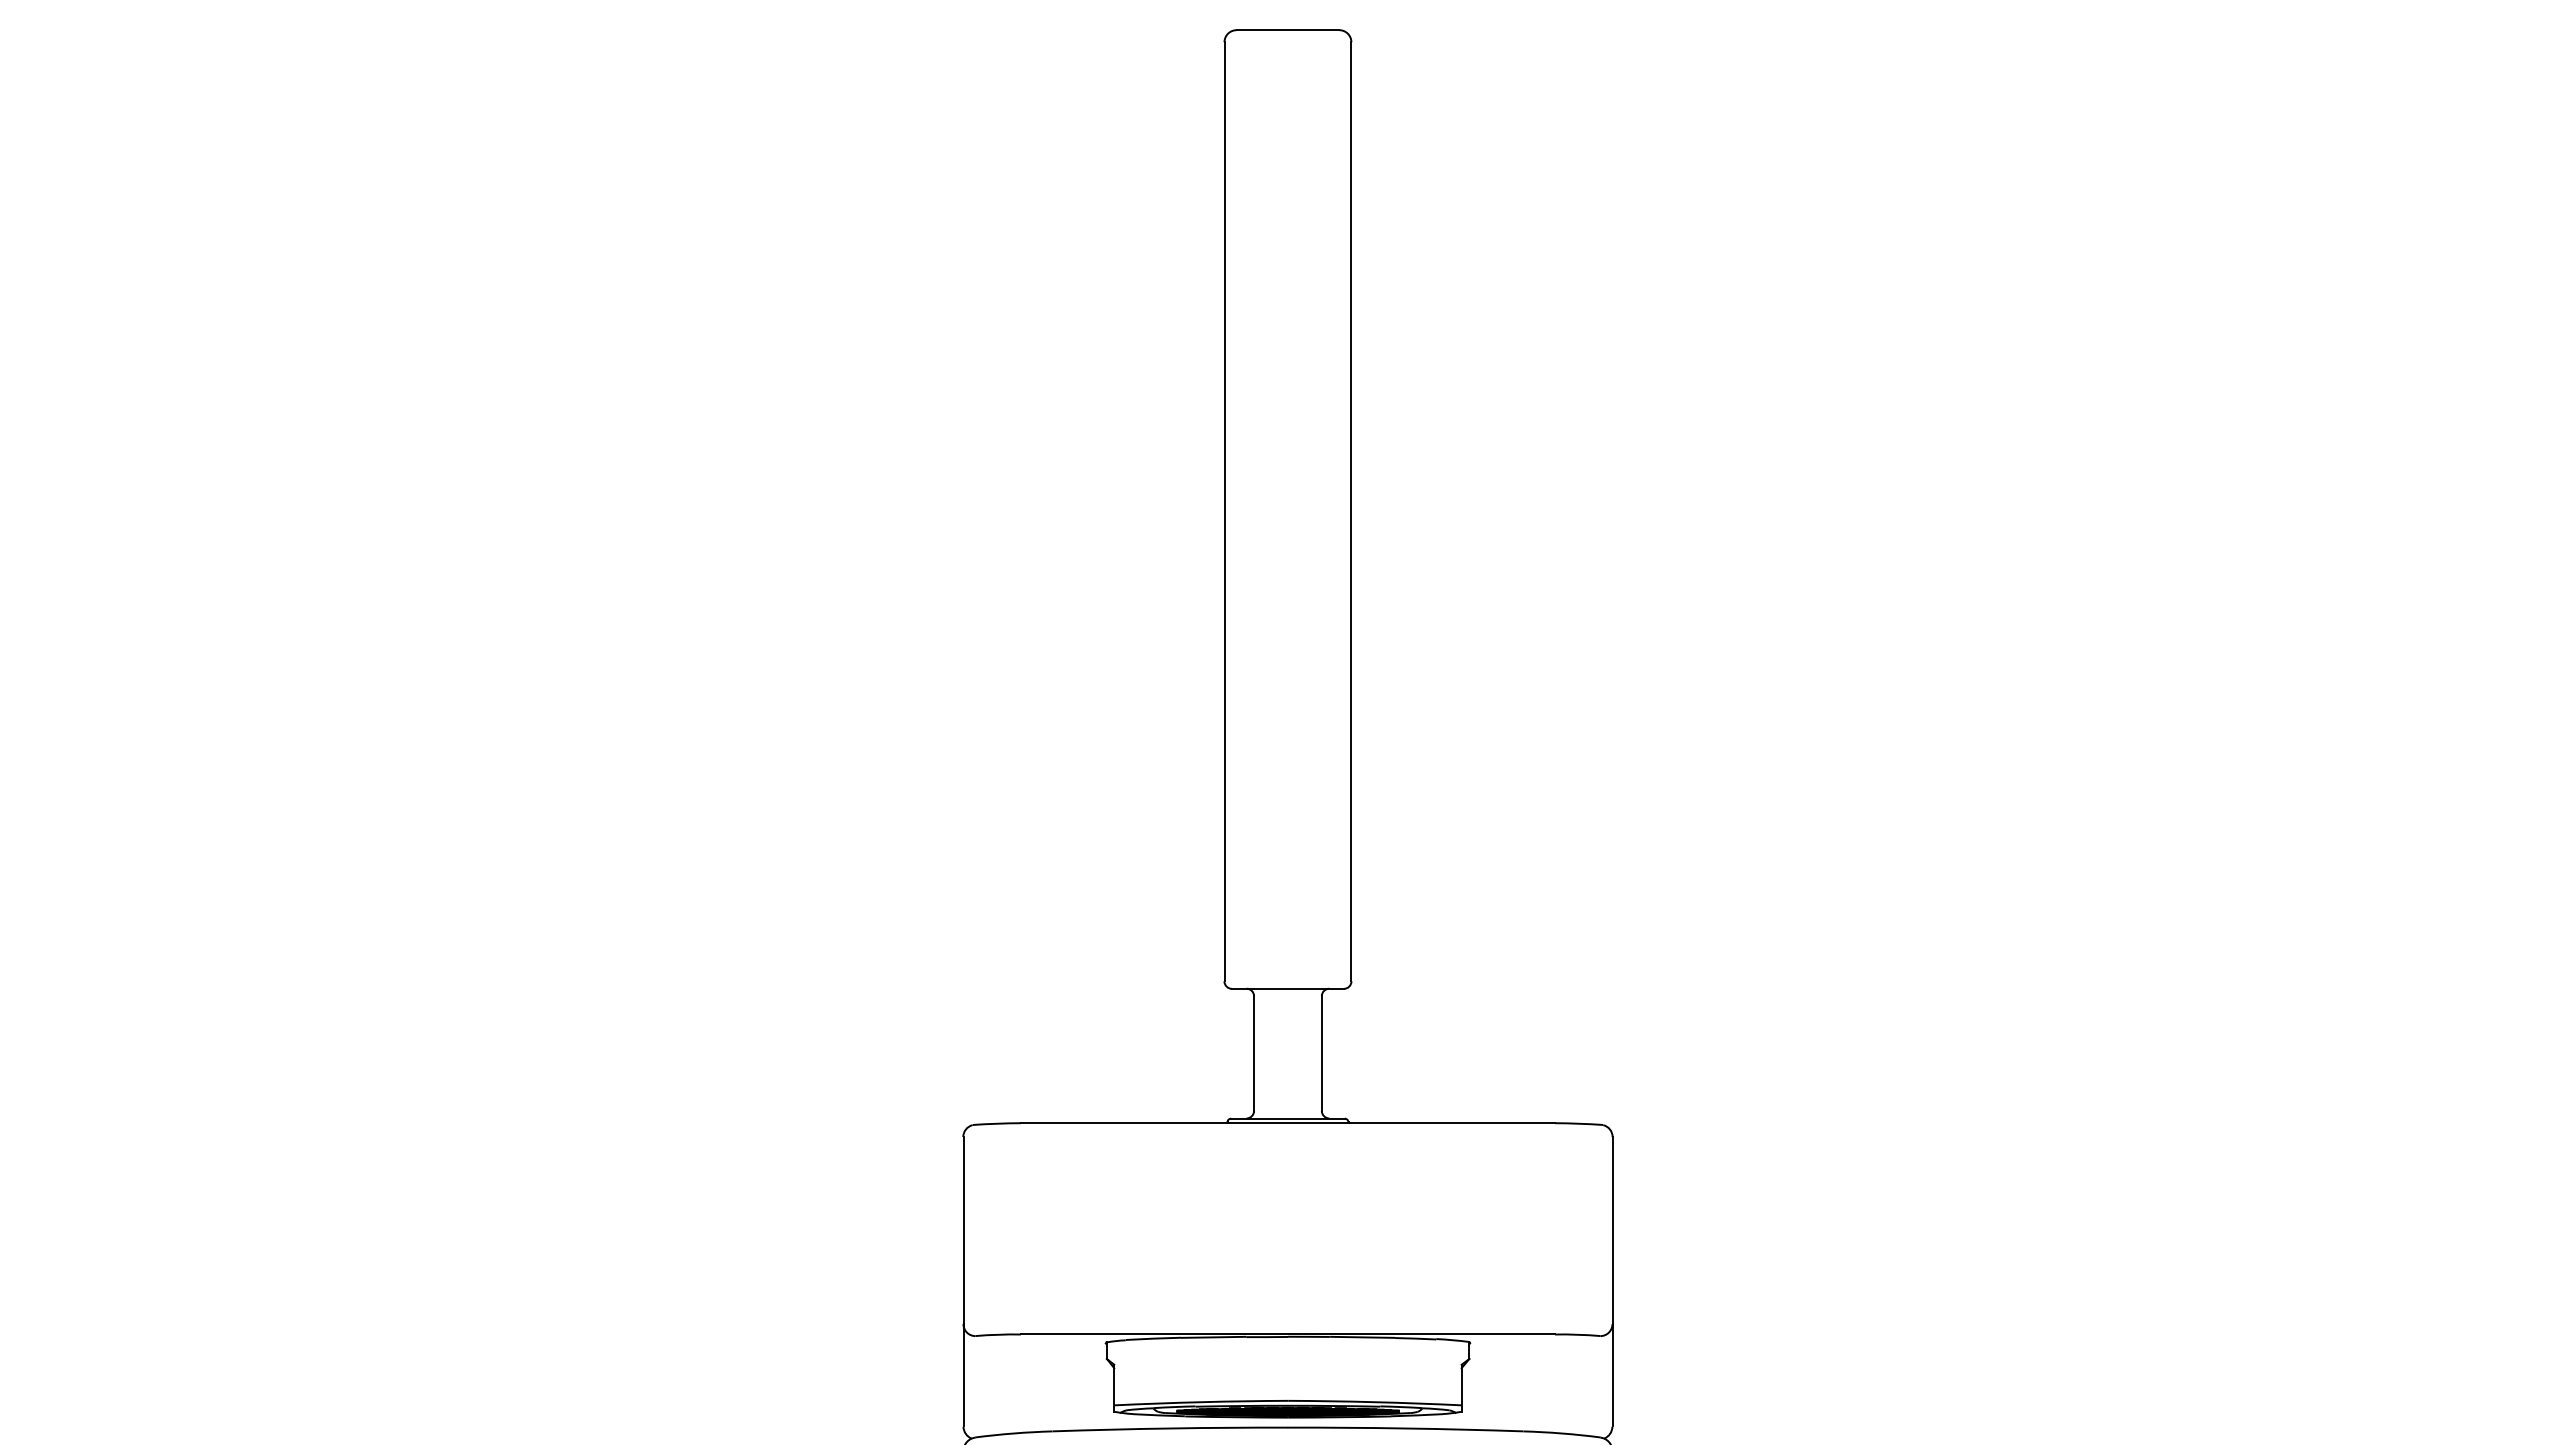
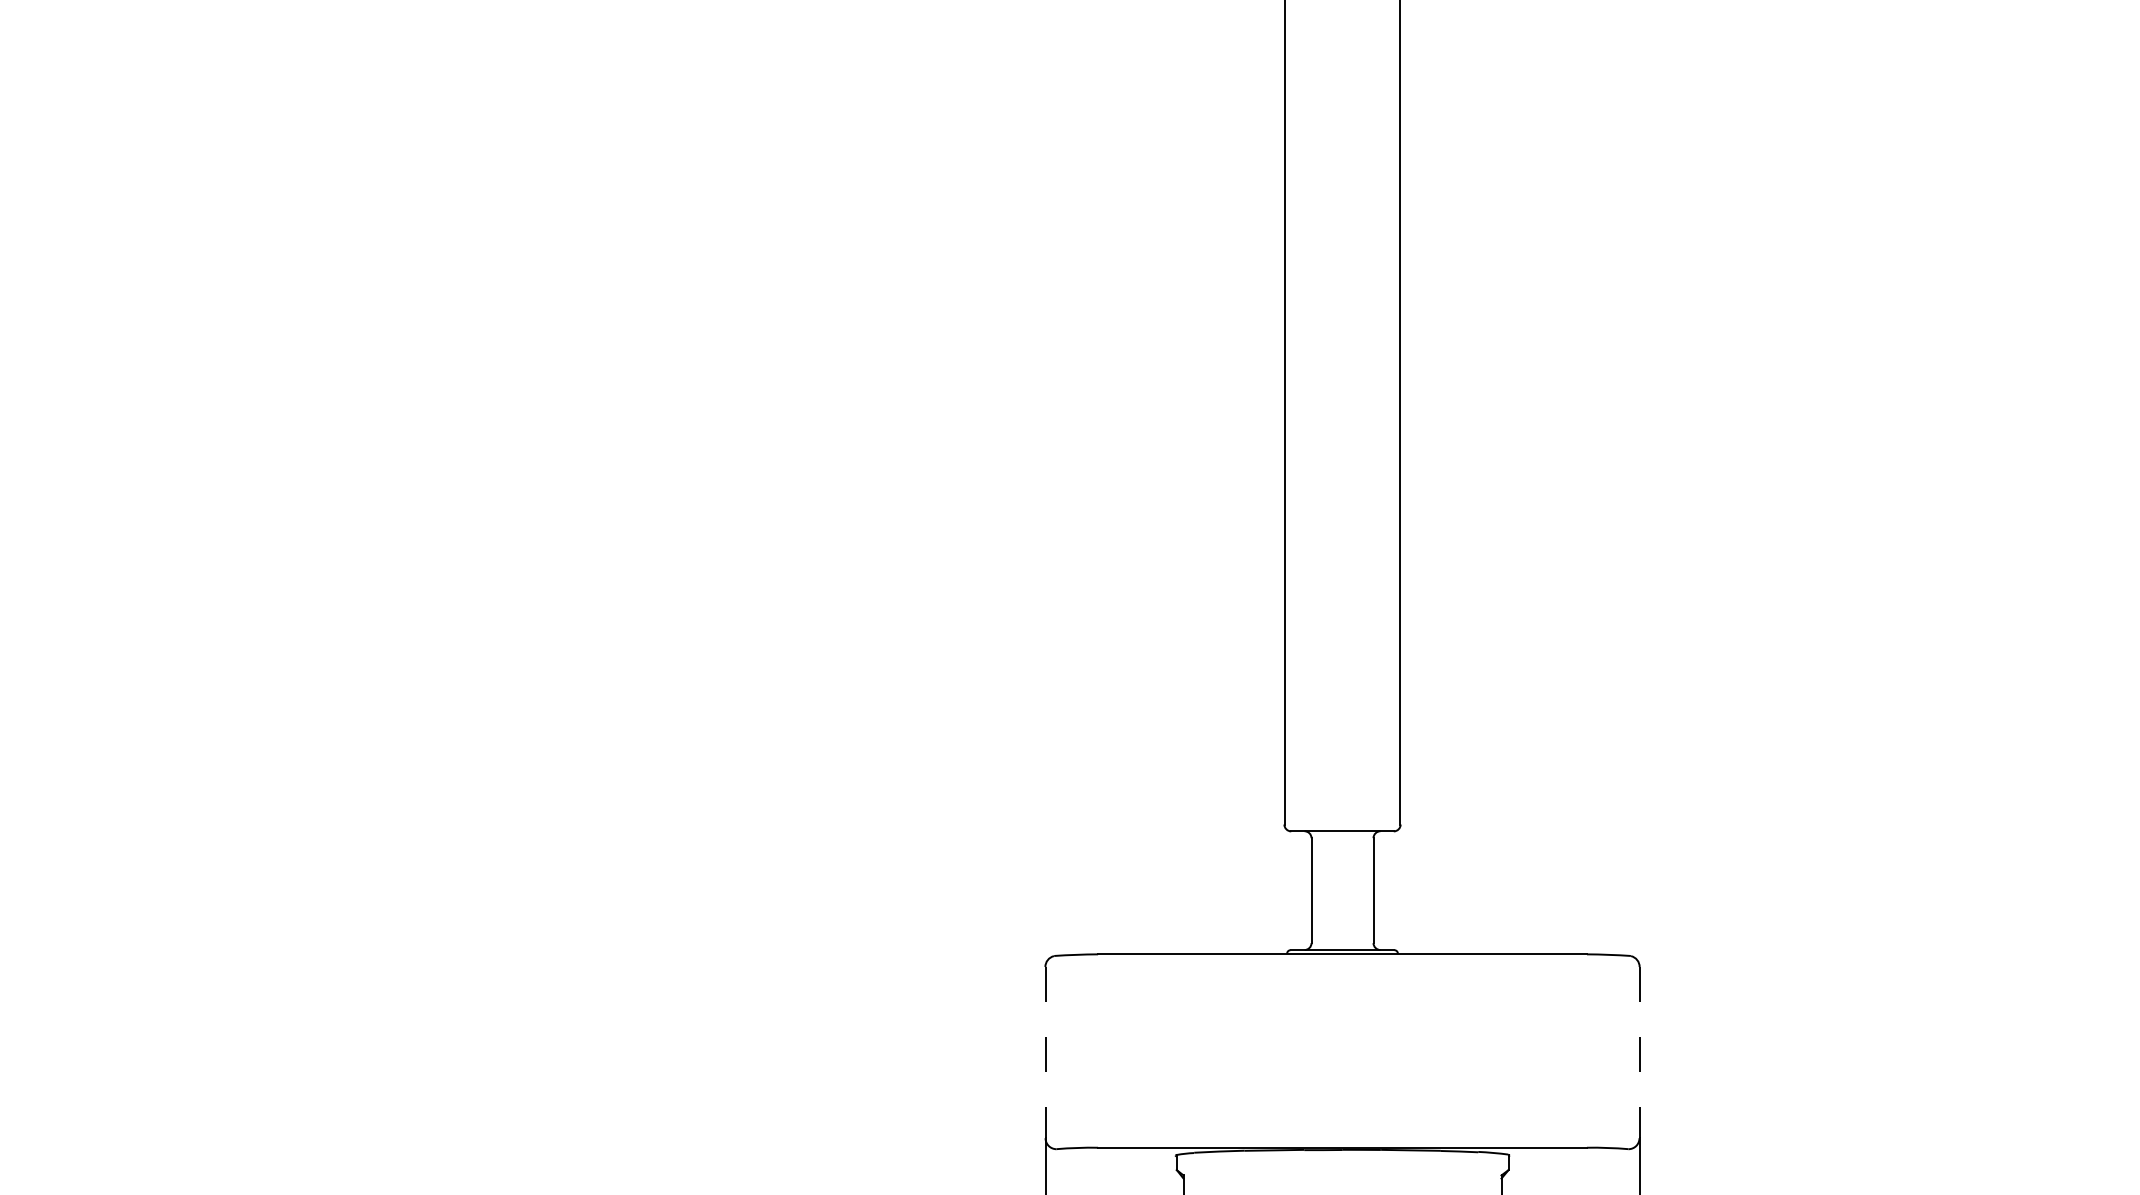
line: (963, 1230) -> (1045, 1052), solid -> dashed
line: (1612, 1230) -> (1639, 1052), solid -> dashed

